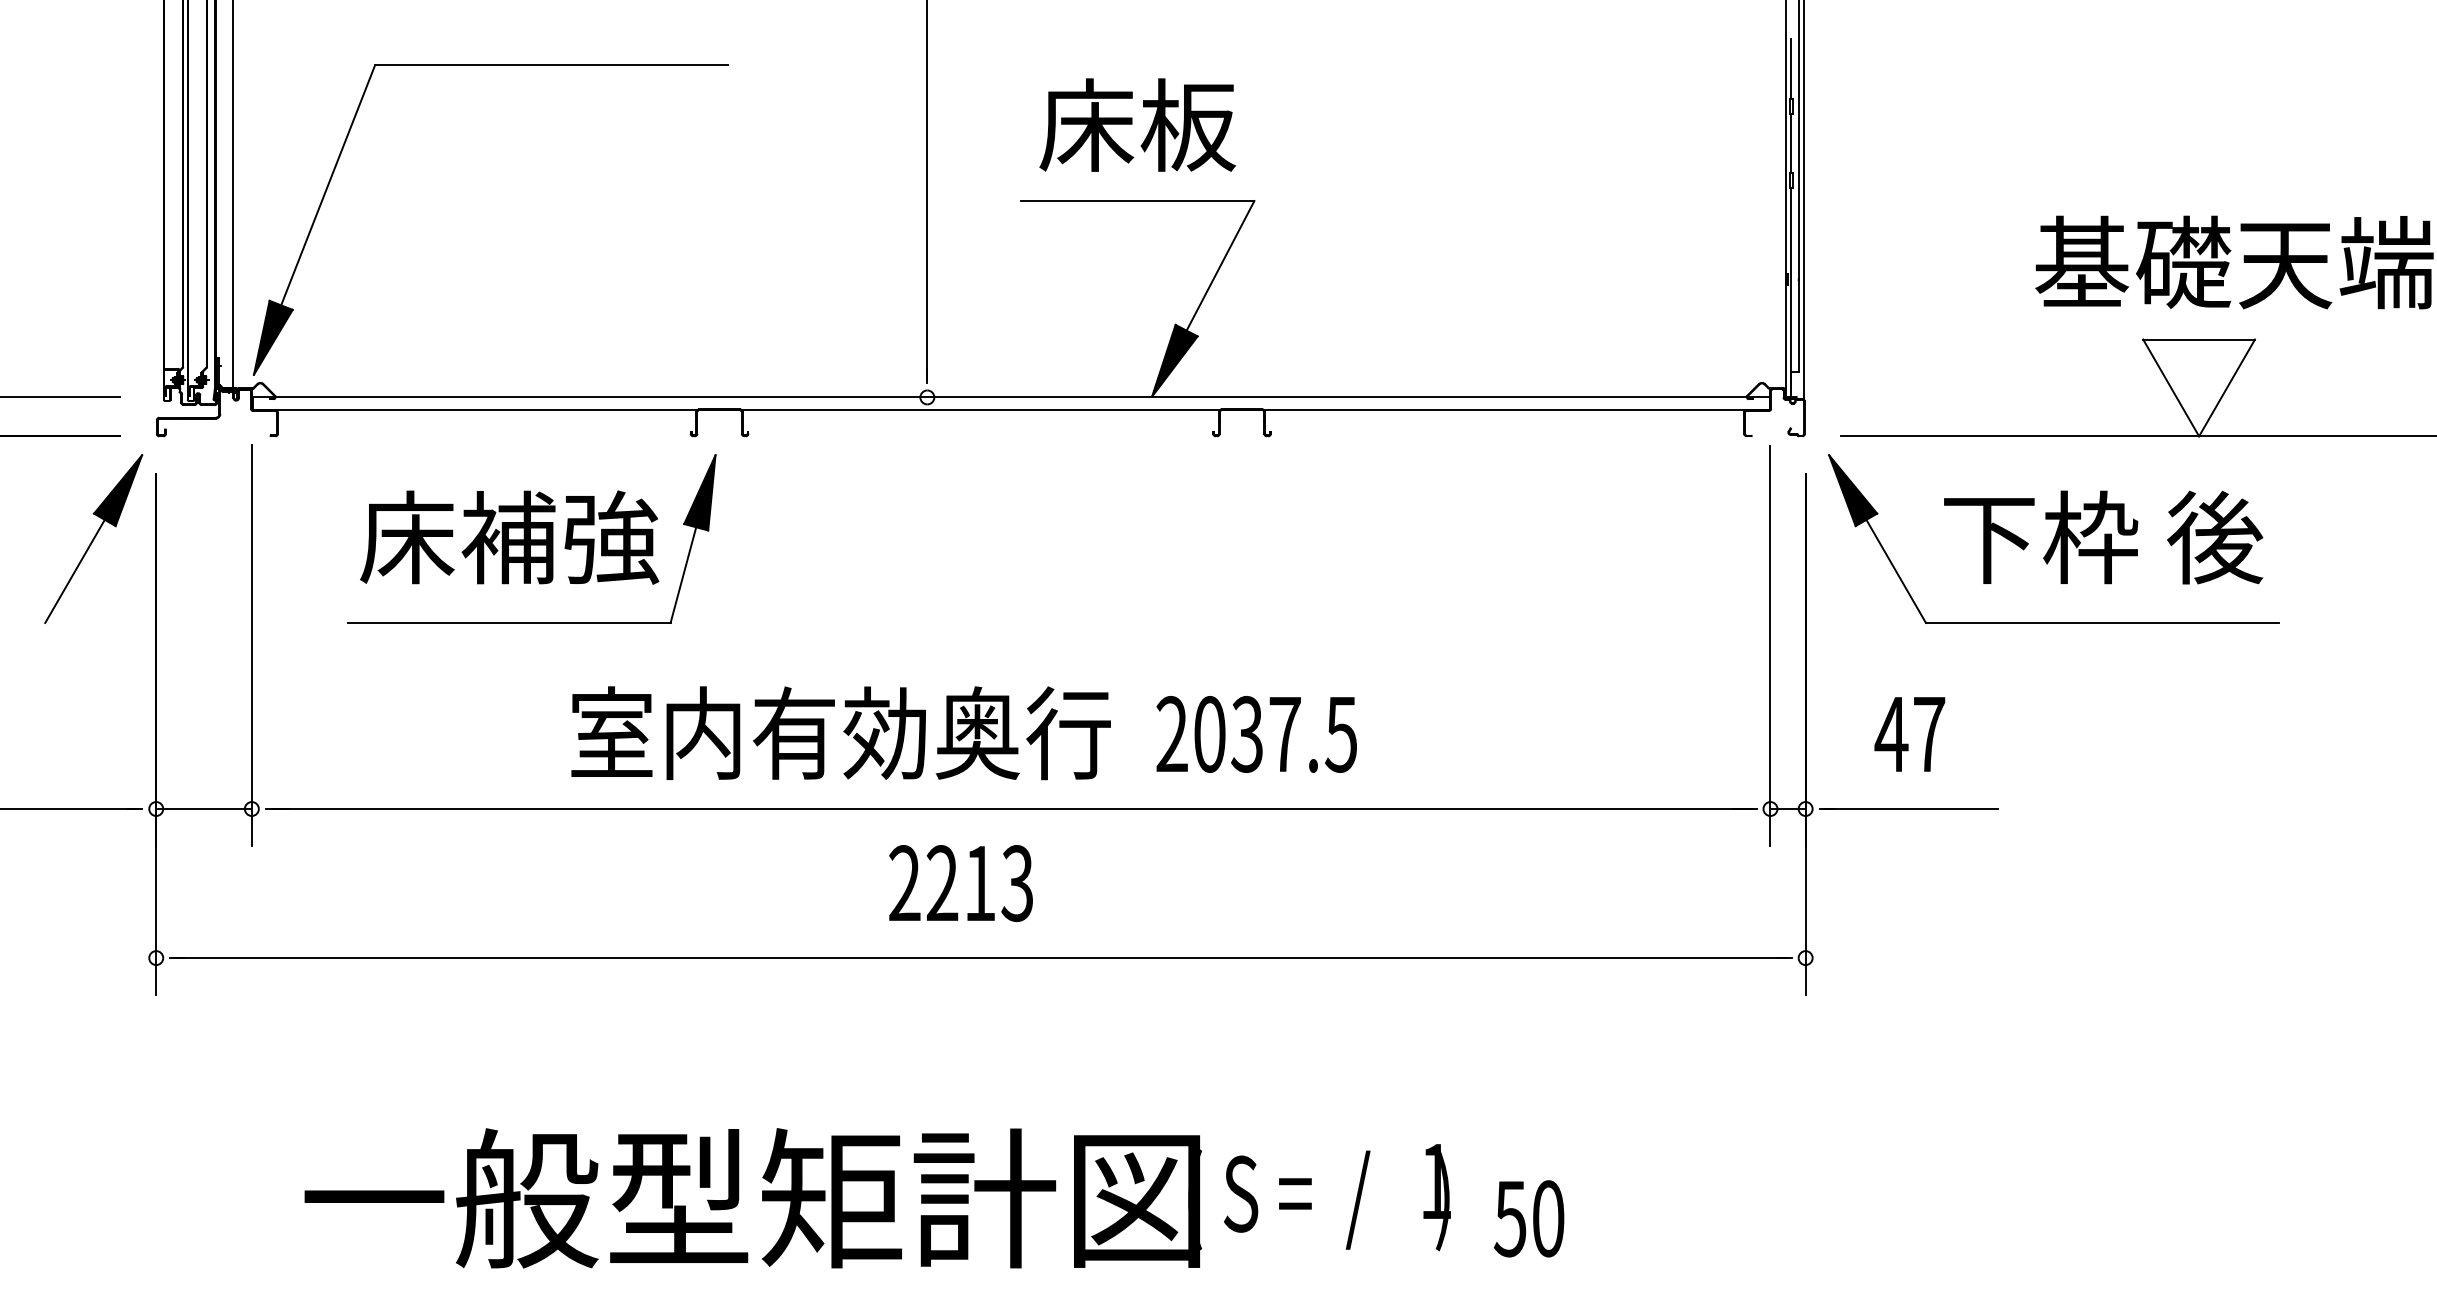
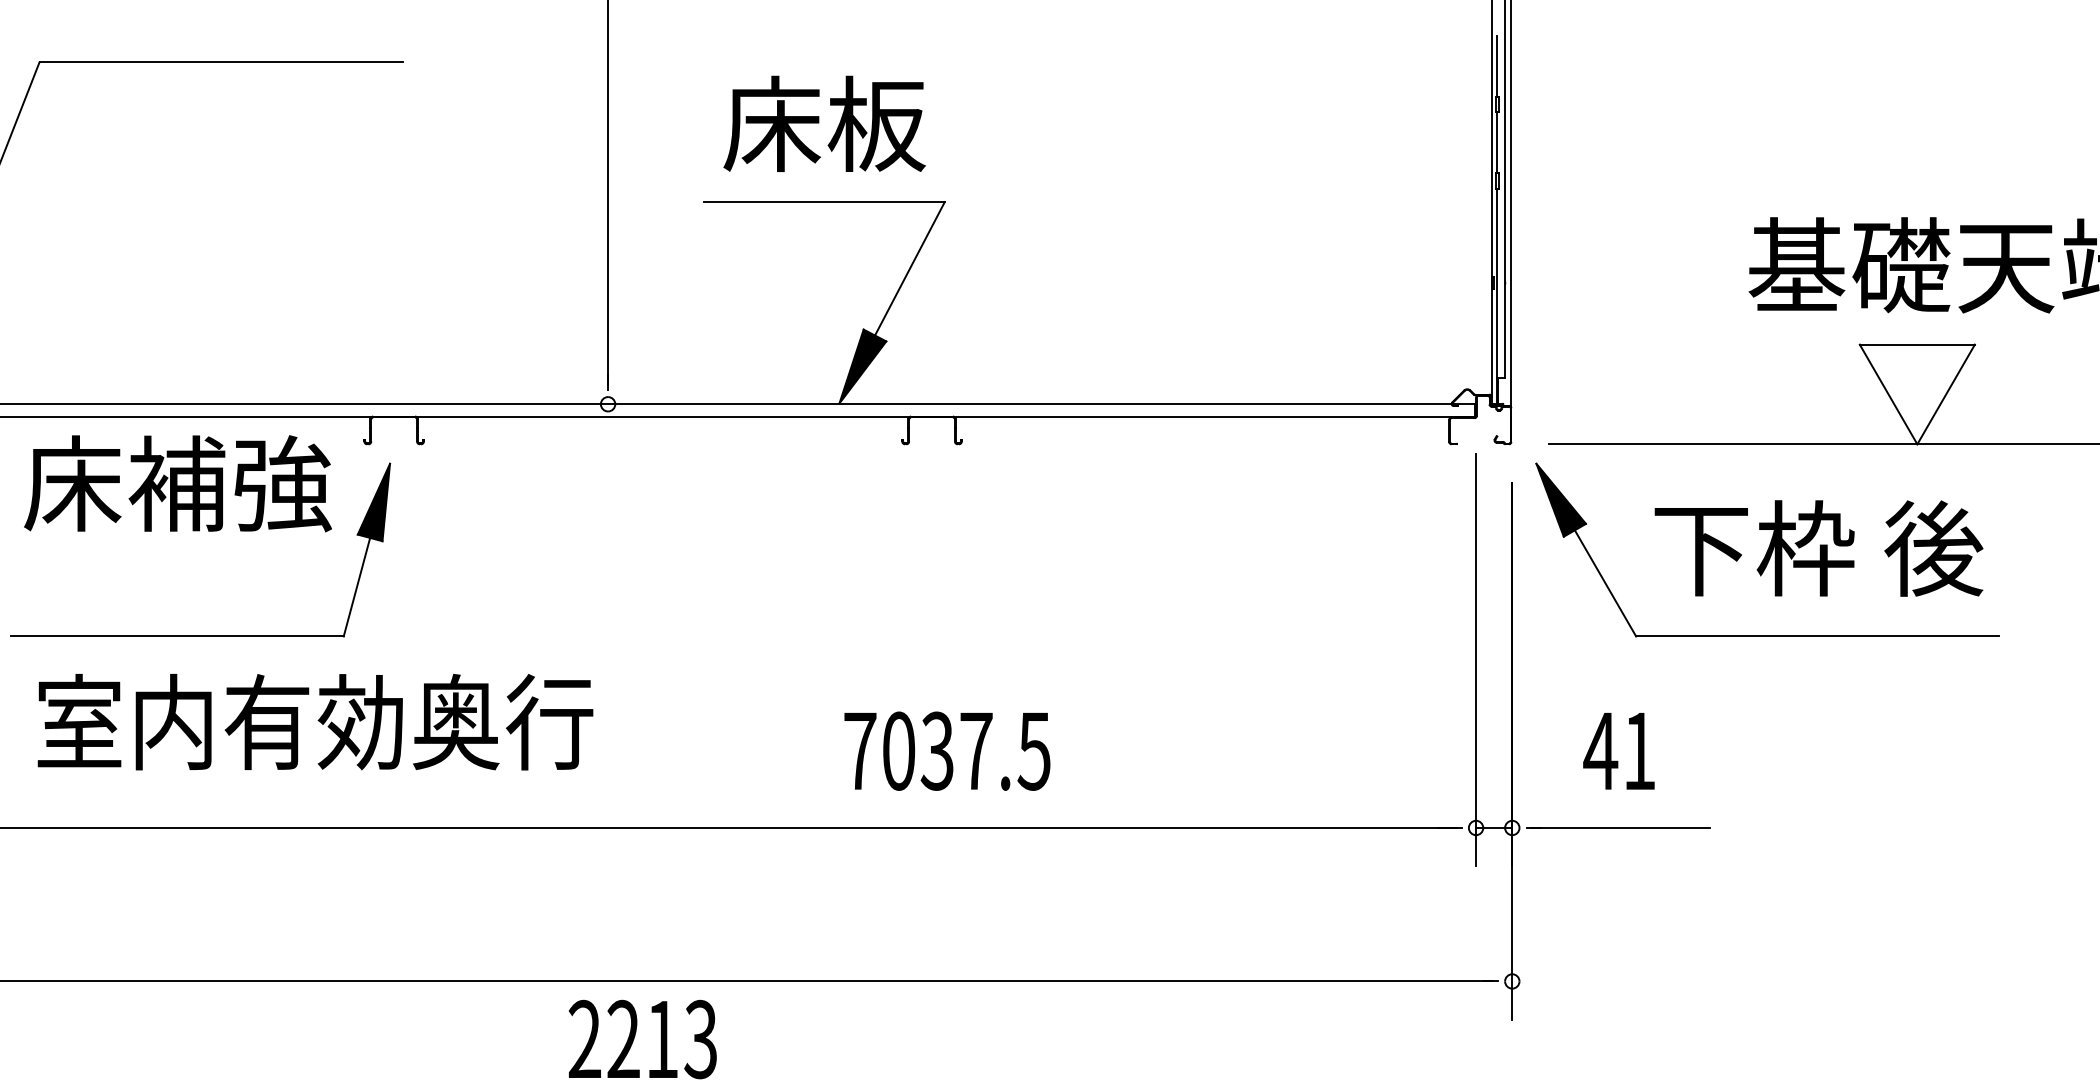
text: (509, 537) -> (177, 483), moved
text: (840, 733) -> (314, 722), moved
text: (1171, 733) -> (859, 750), 2037.5 -> 7037.5
text: (1929, 734) -> (1639, 751), 47 -> 41
text: (960, 883) -> (642, 1039), moved

